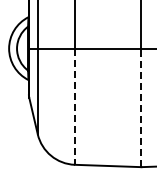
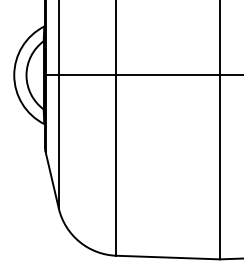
line: (74, 107) -> (115, 166), dashed -> solid
line: (141, 107) -> (219, 166), dashed -> solid

